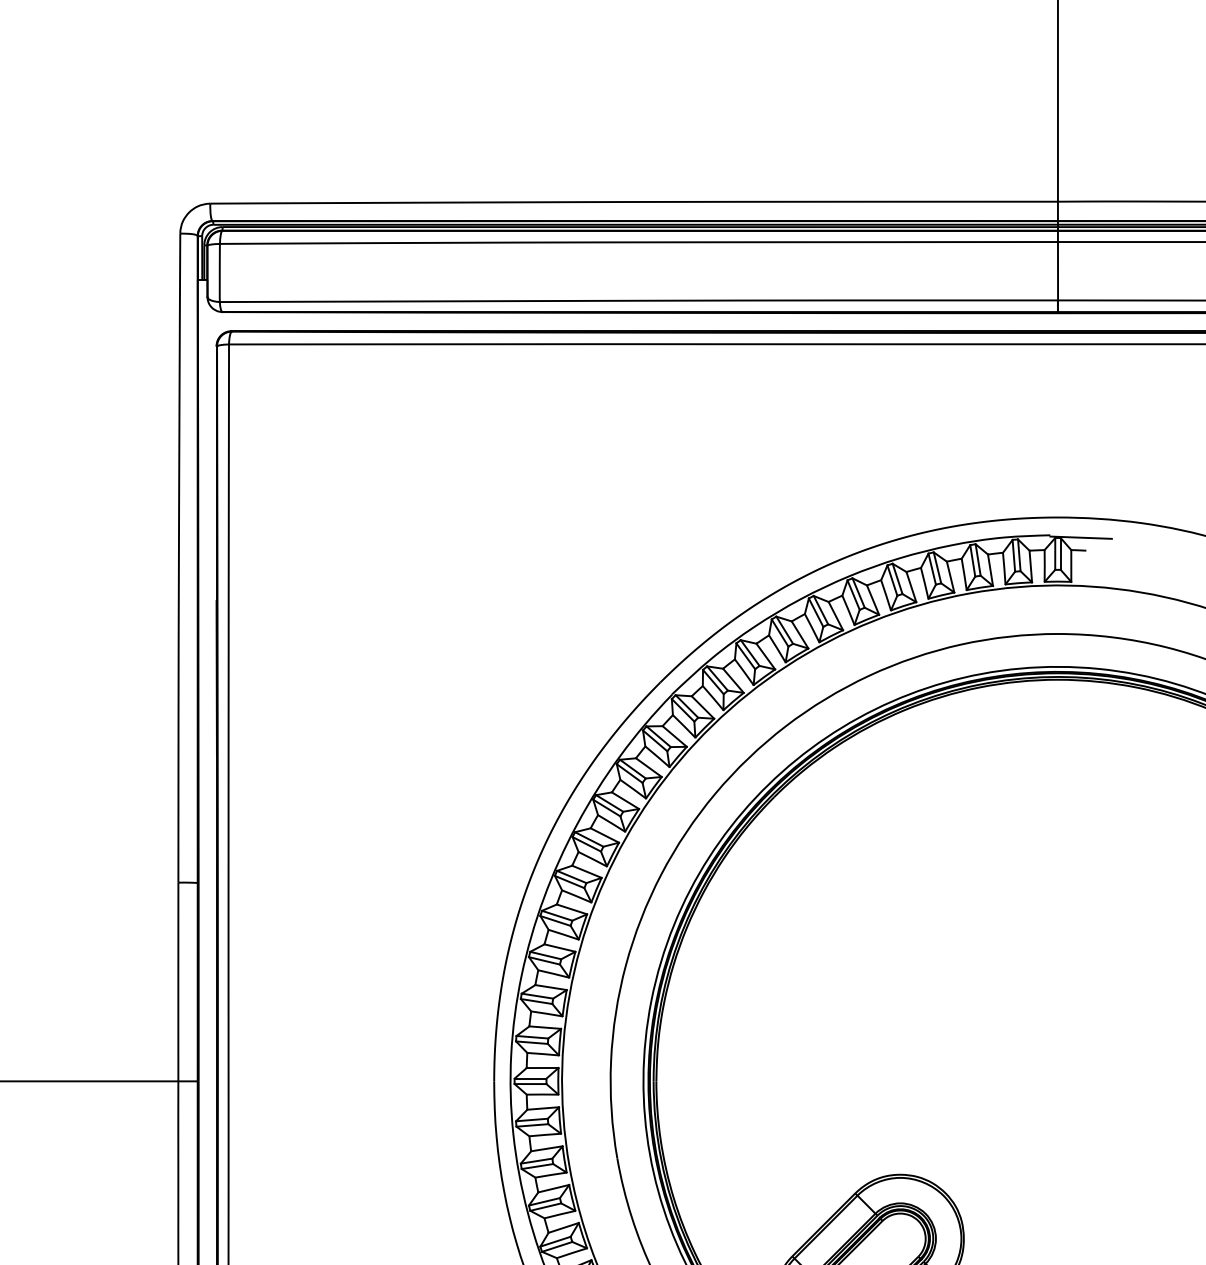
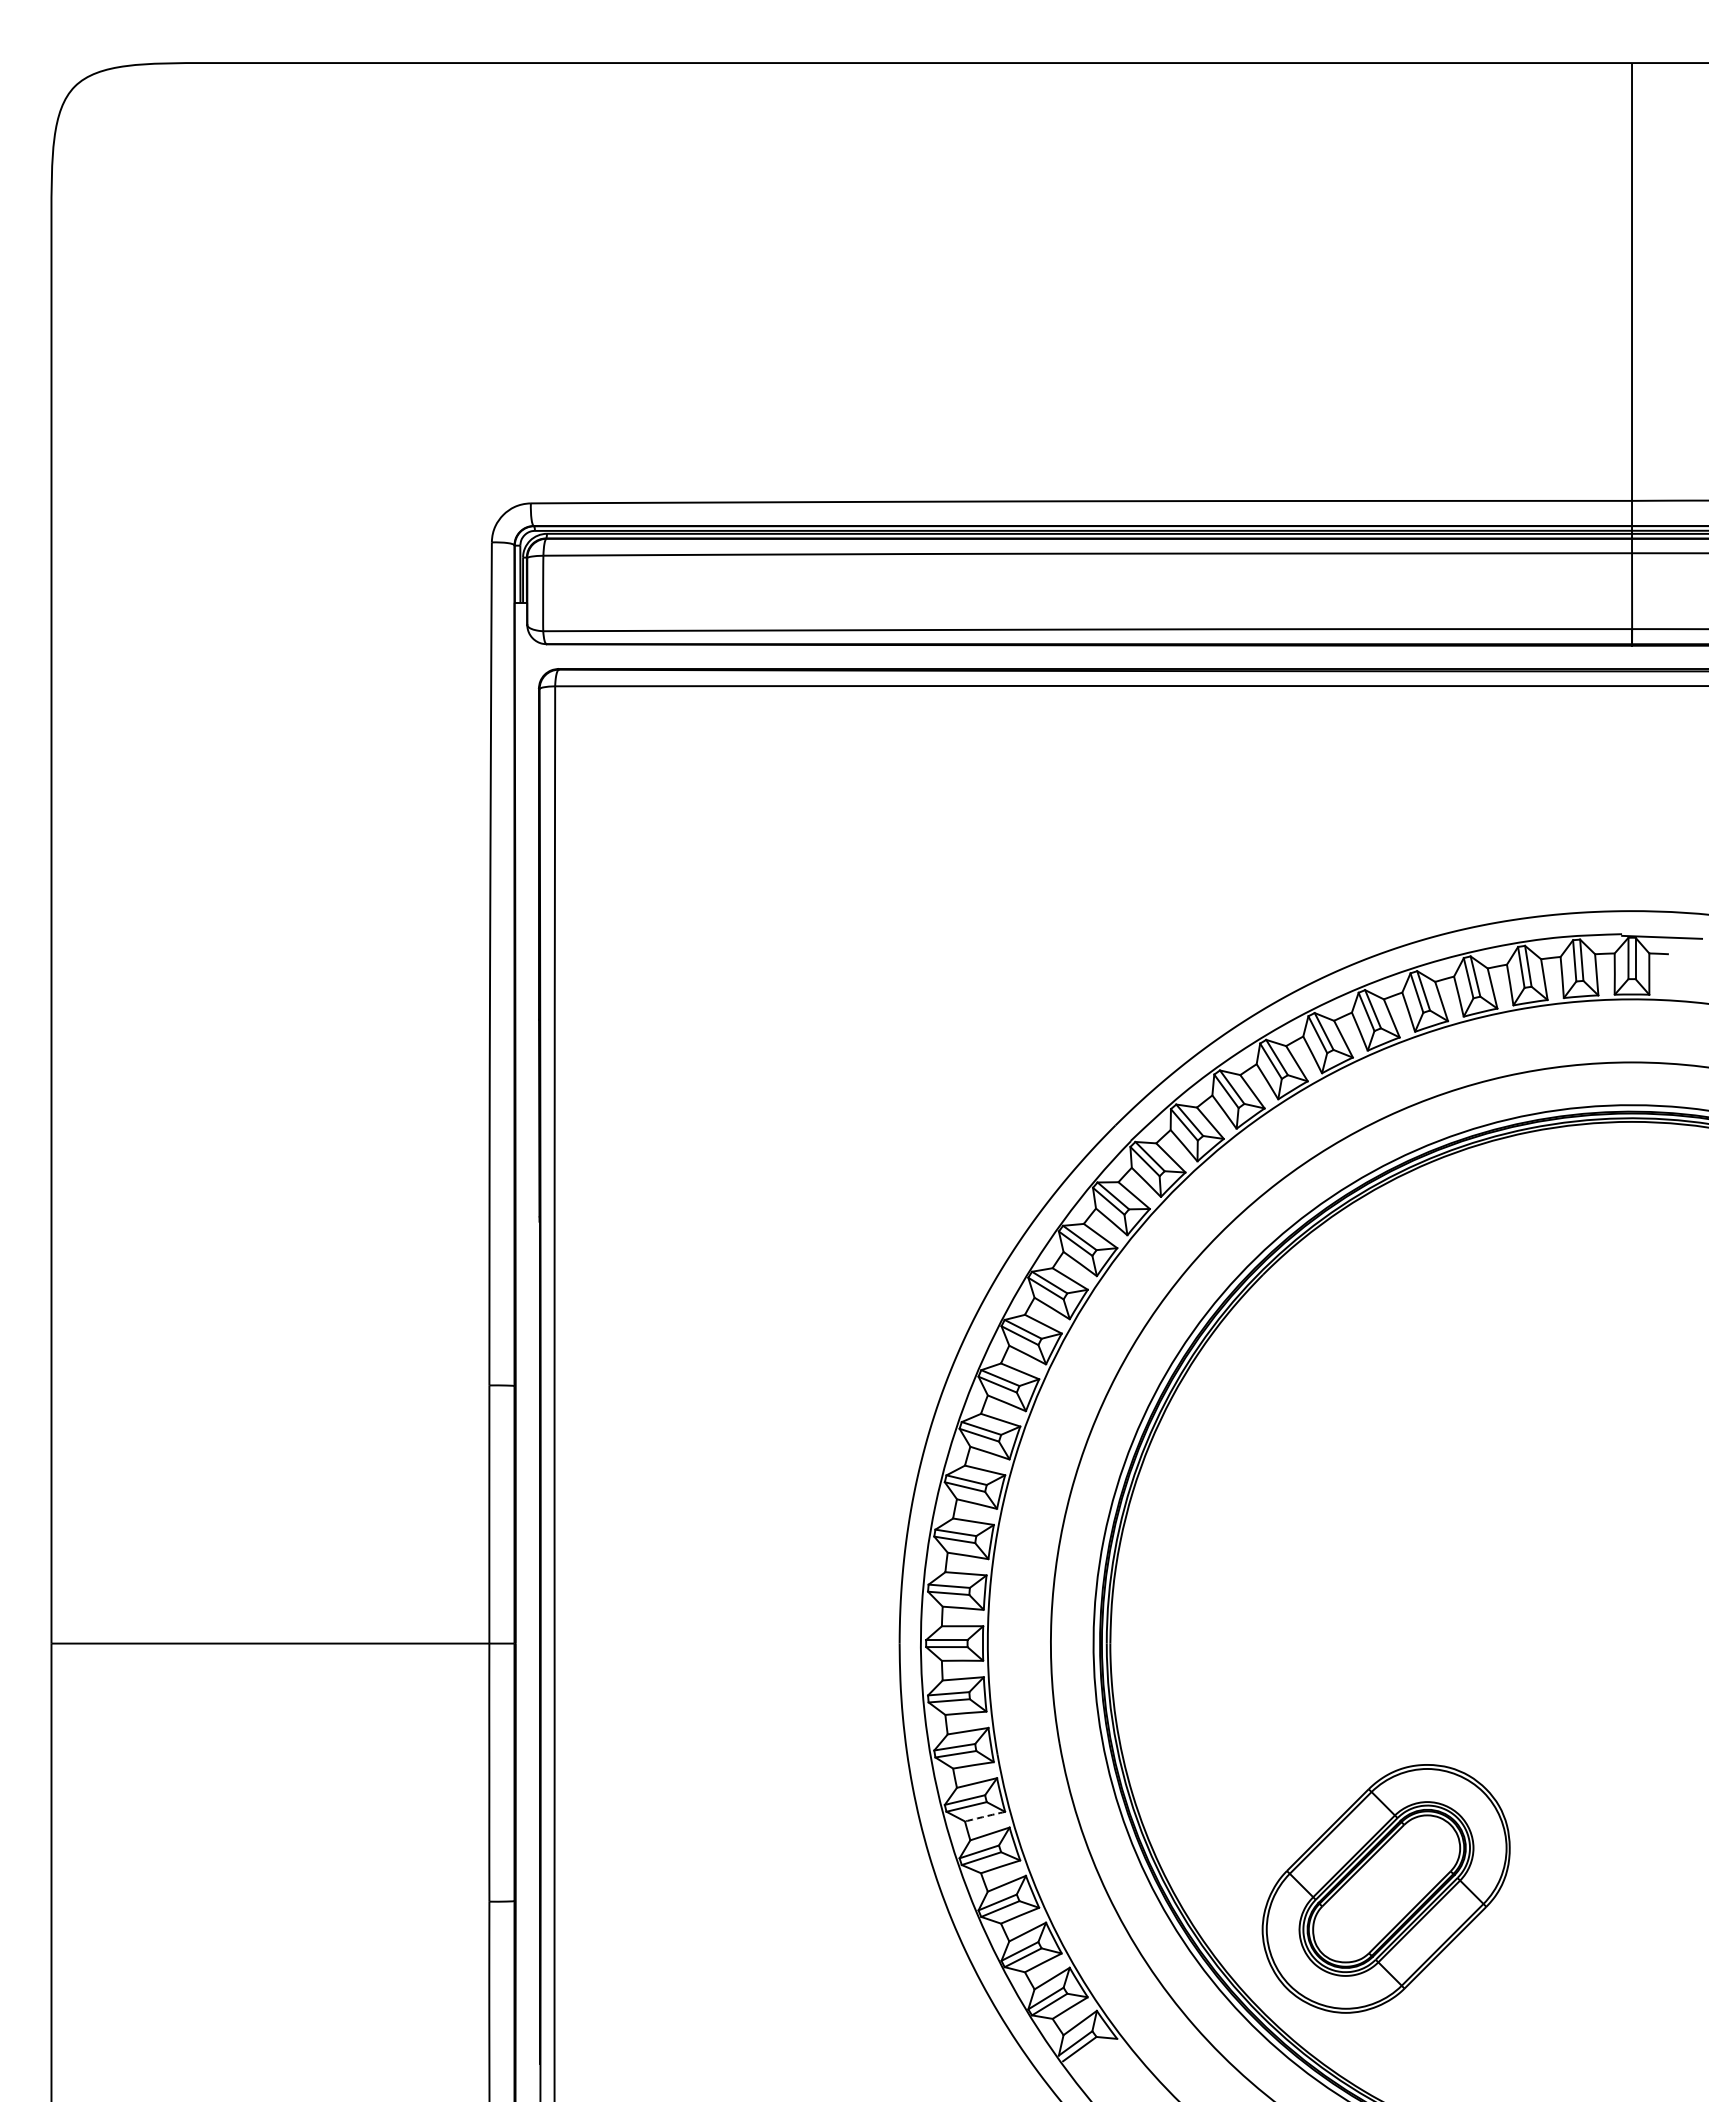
arc: (560, 1214) -> (985, 1816), solid -> dashed

